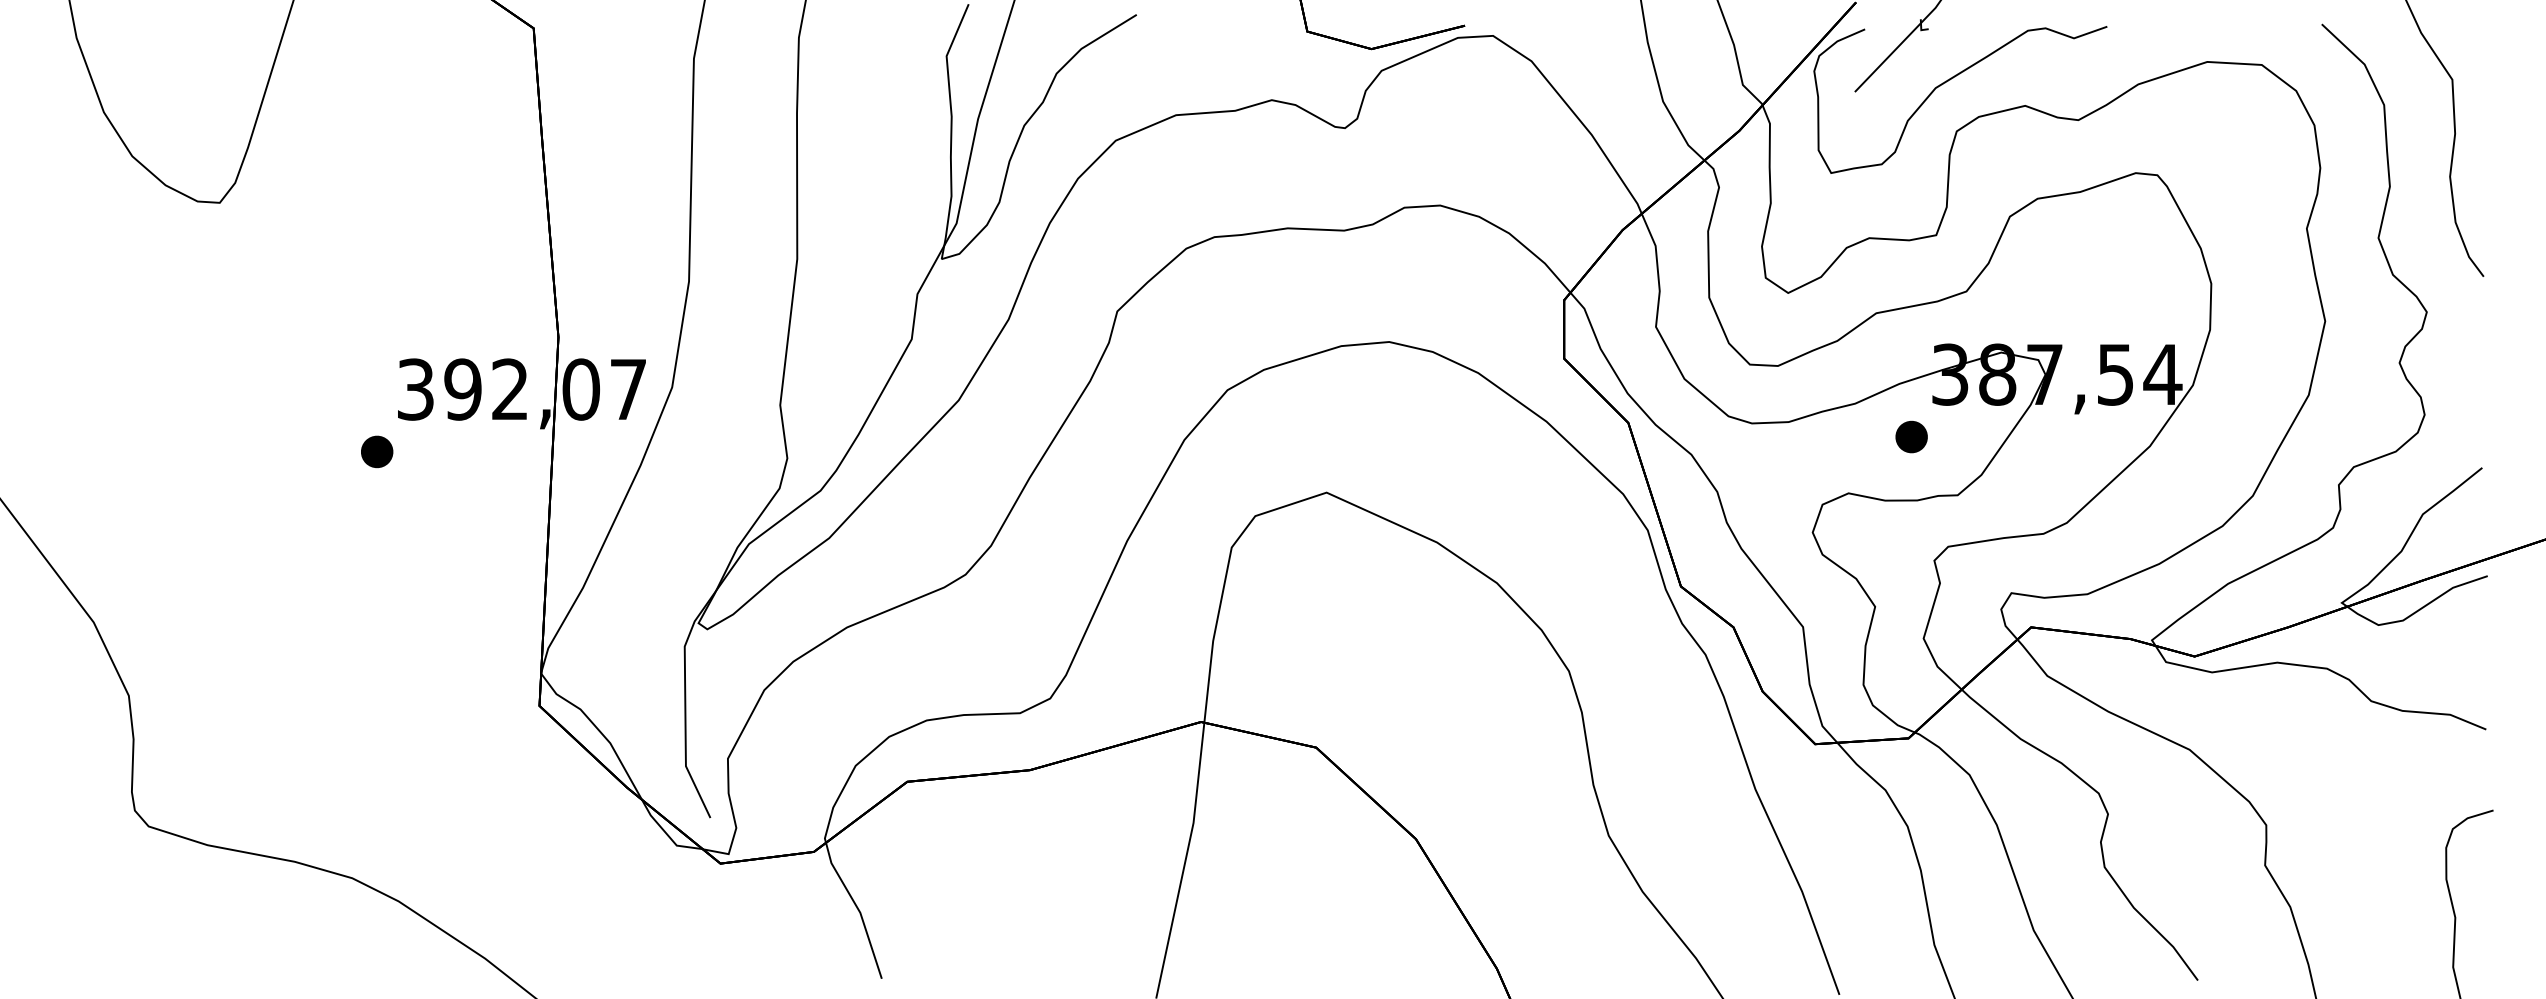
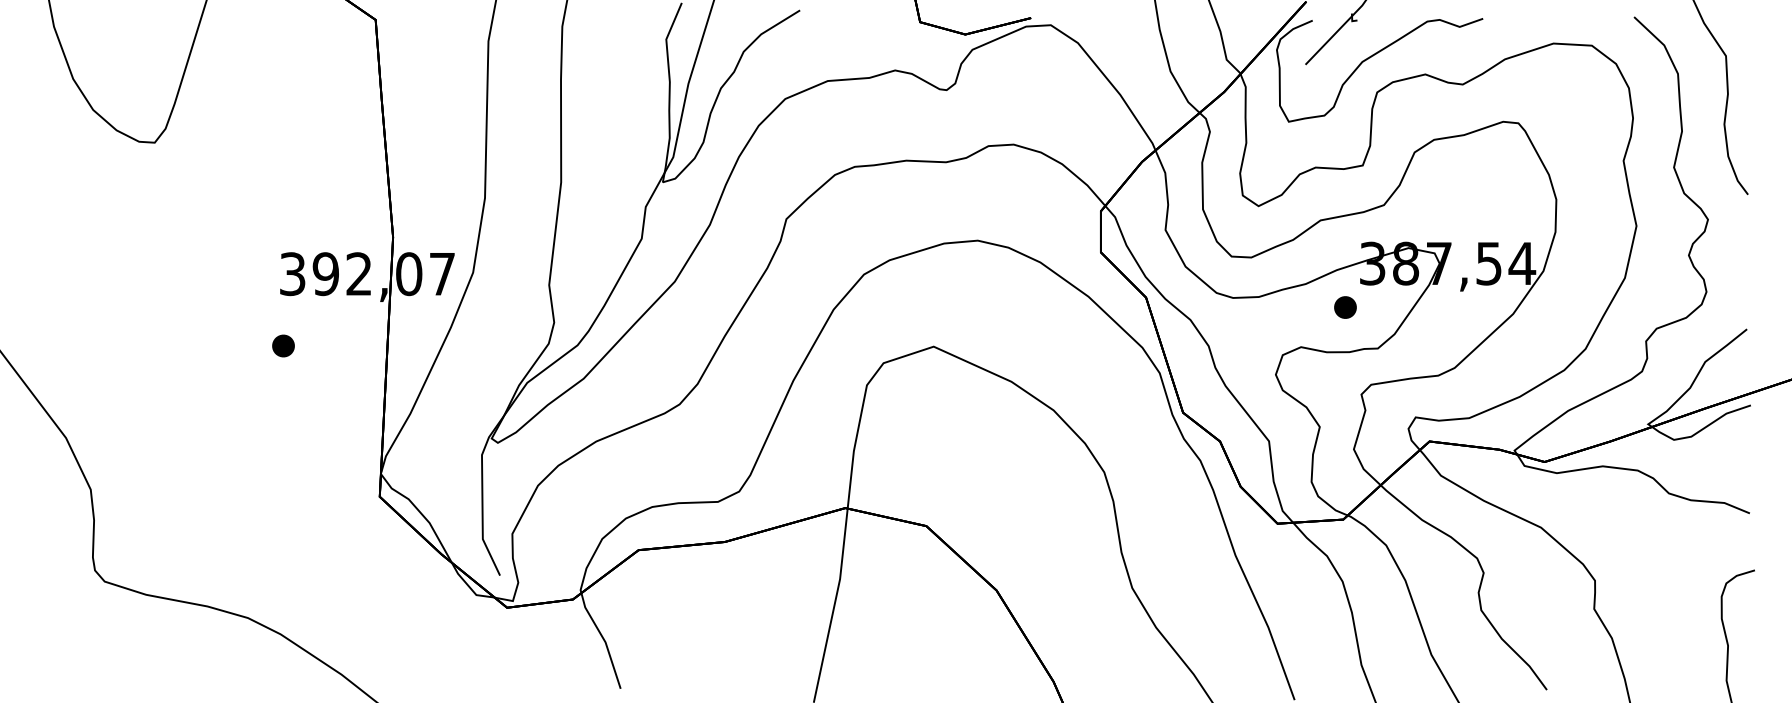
part: (377, 451) -> (283, 345), moved

